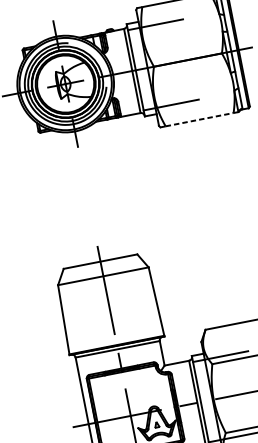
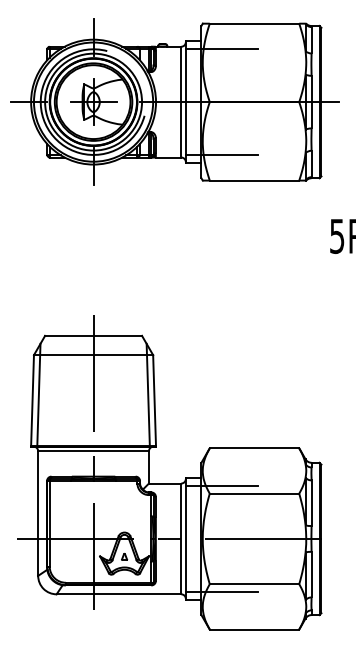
line: (199, 119) -> (254, 180), dashed -> solid
line: (150, 298) -> (147, 394), added
line: (67, 314) -> (38, 394), added

